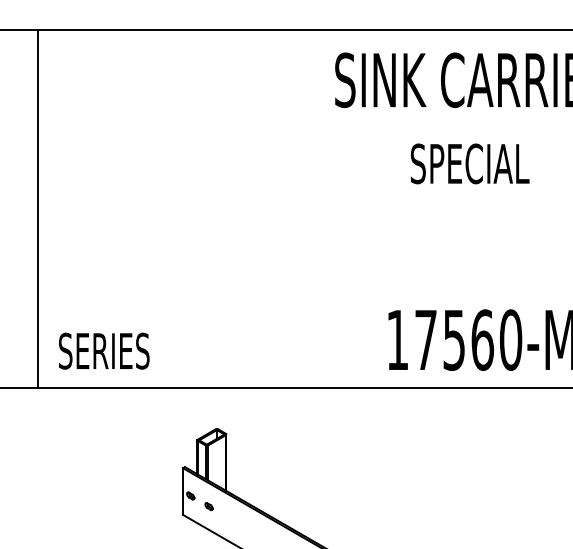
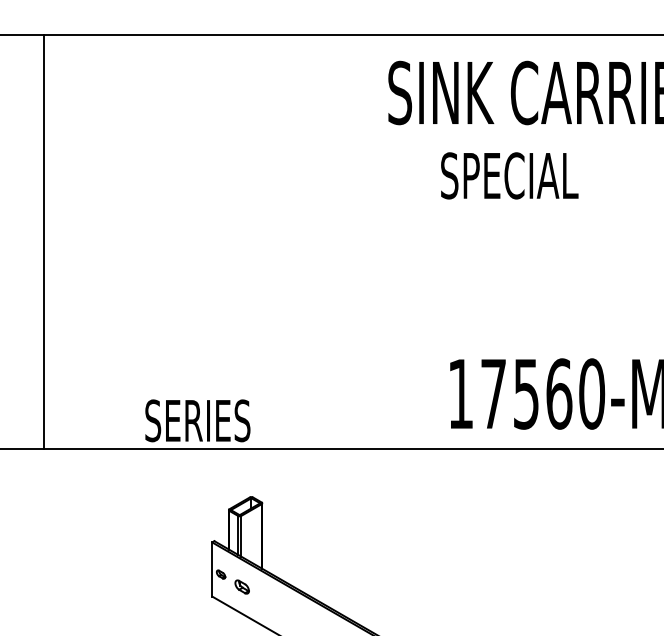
text: (469, 163) -> (509, 175), moved
text: (103, 350) -> (197, 420), moved
part: (209, 506) -> (242, 586), size x1.6

